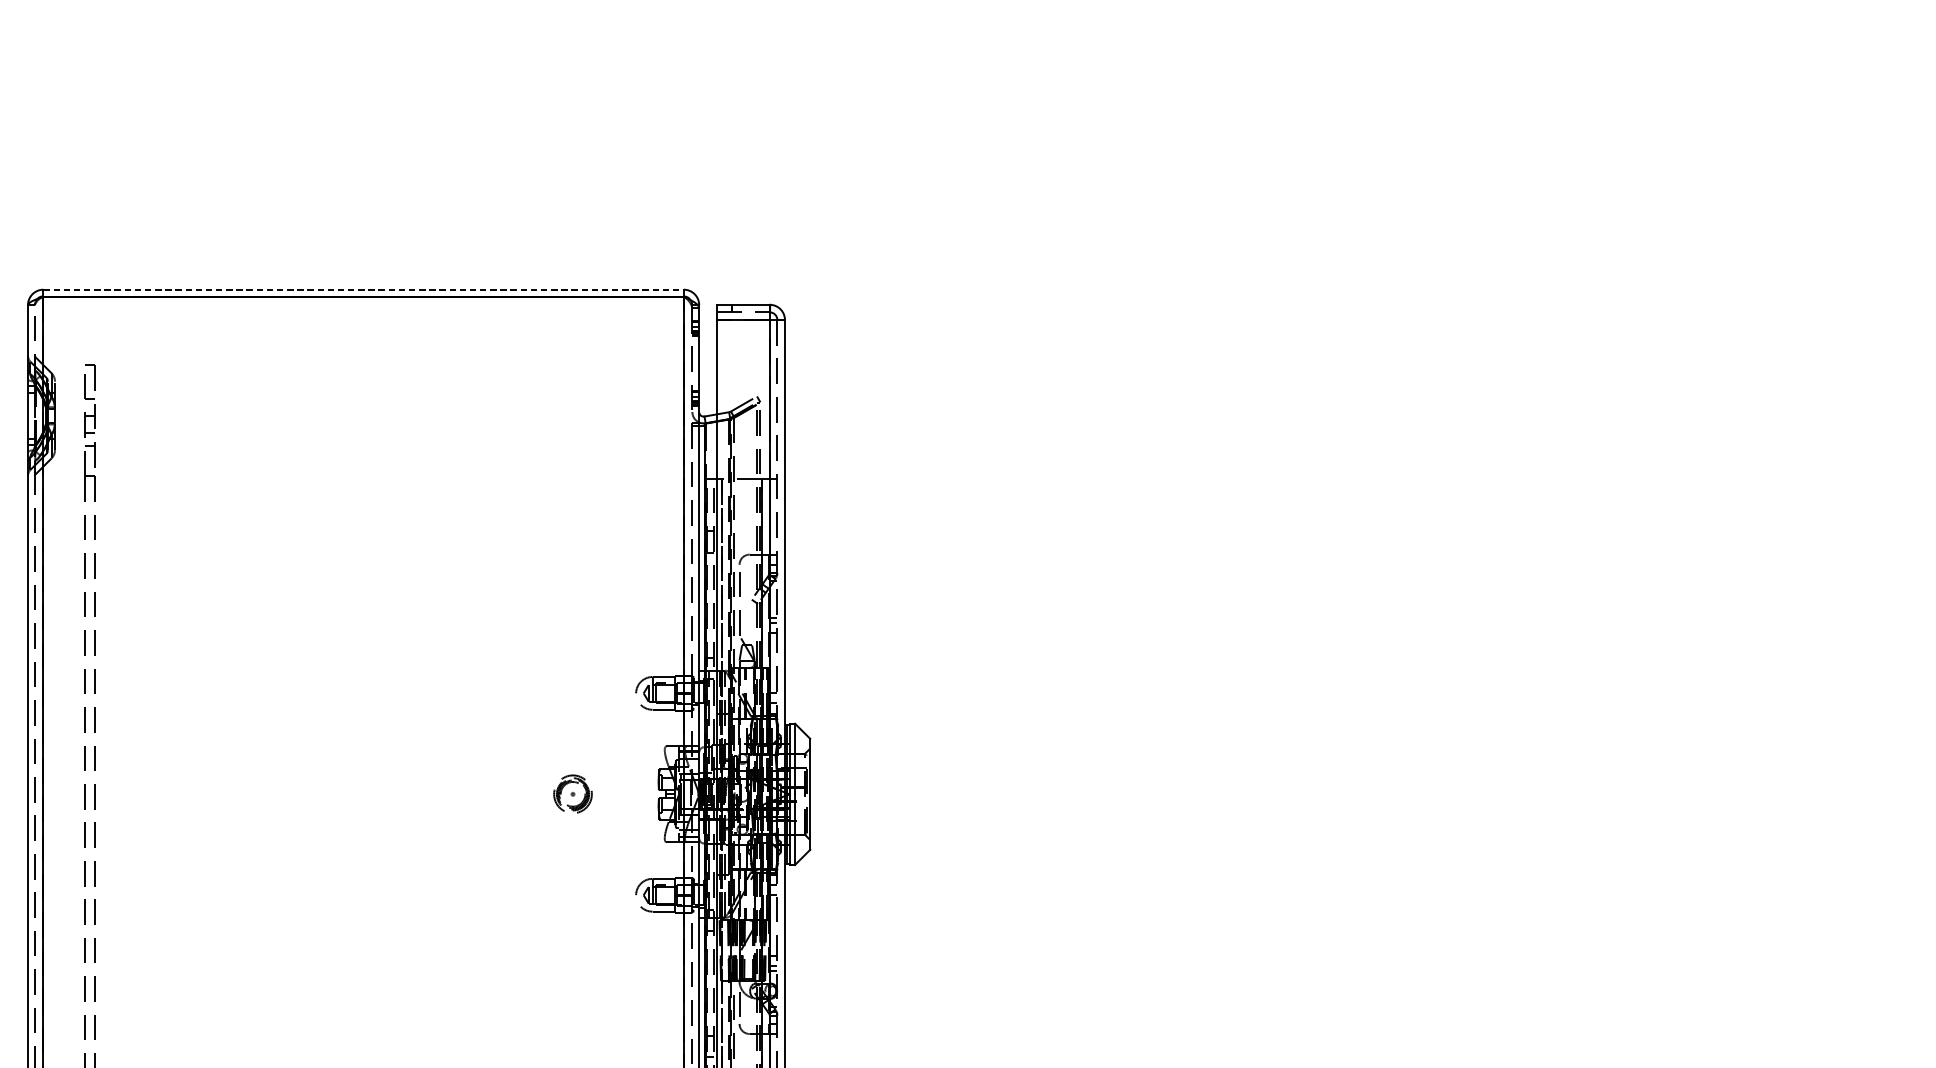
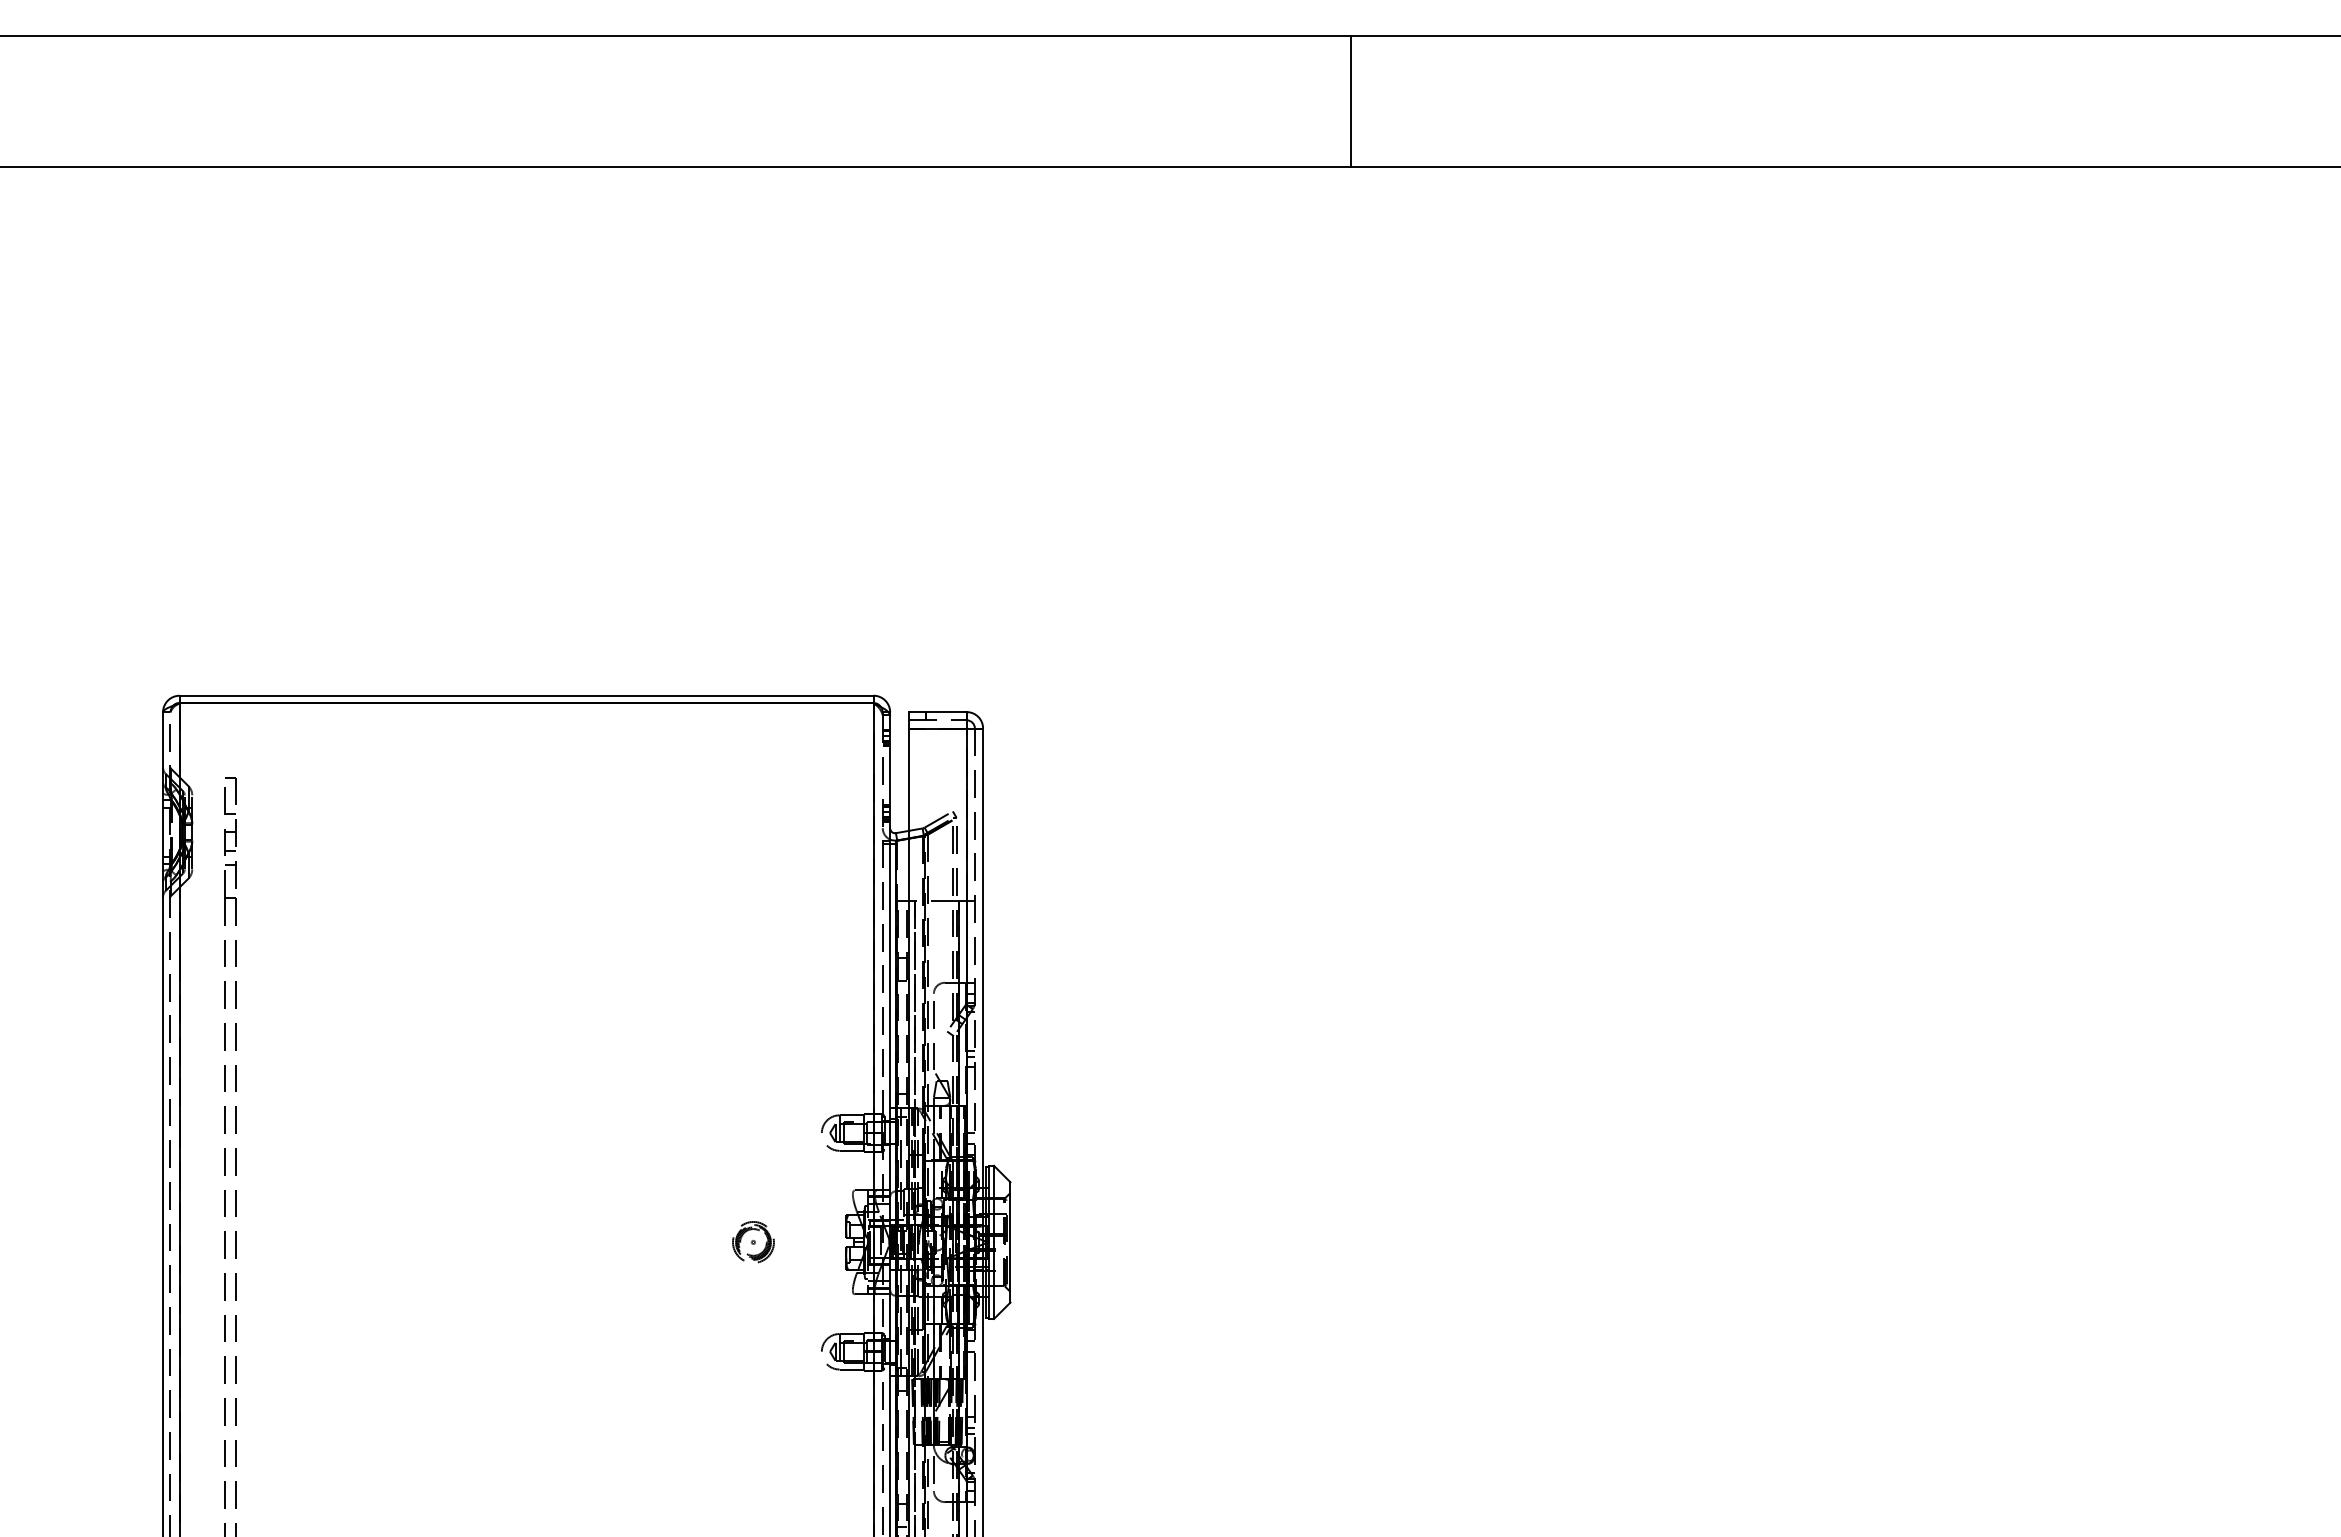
line: (363, 289) -> (526, 695), dashed -> solid

